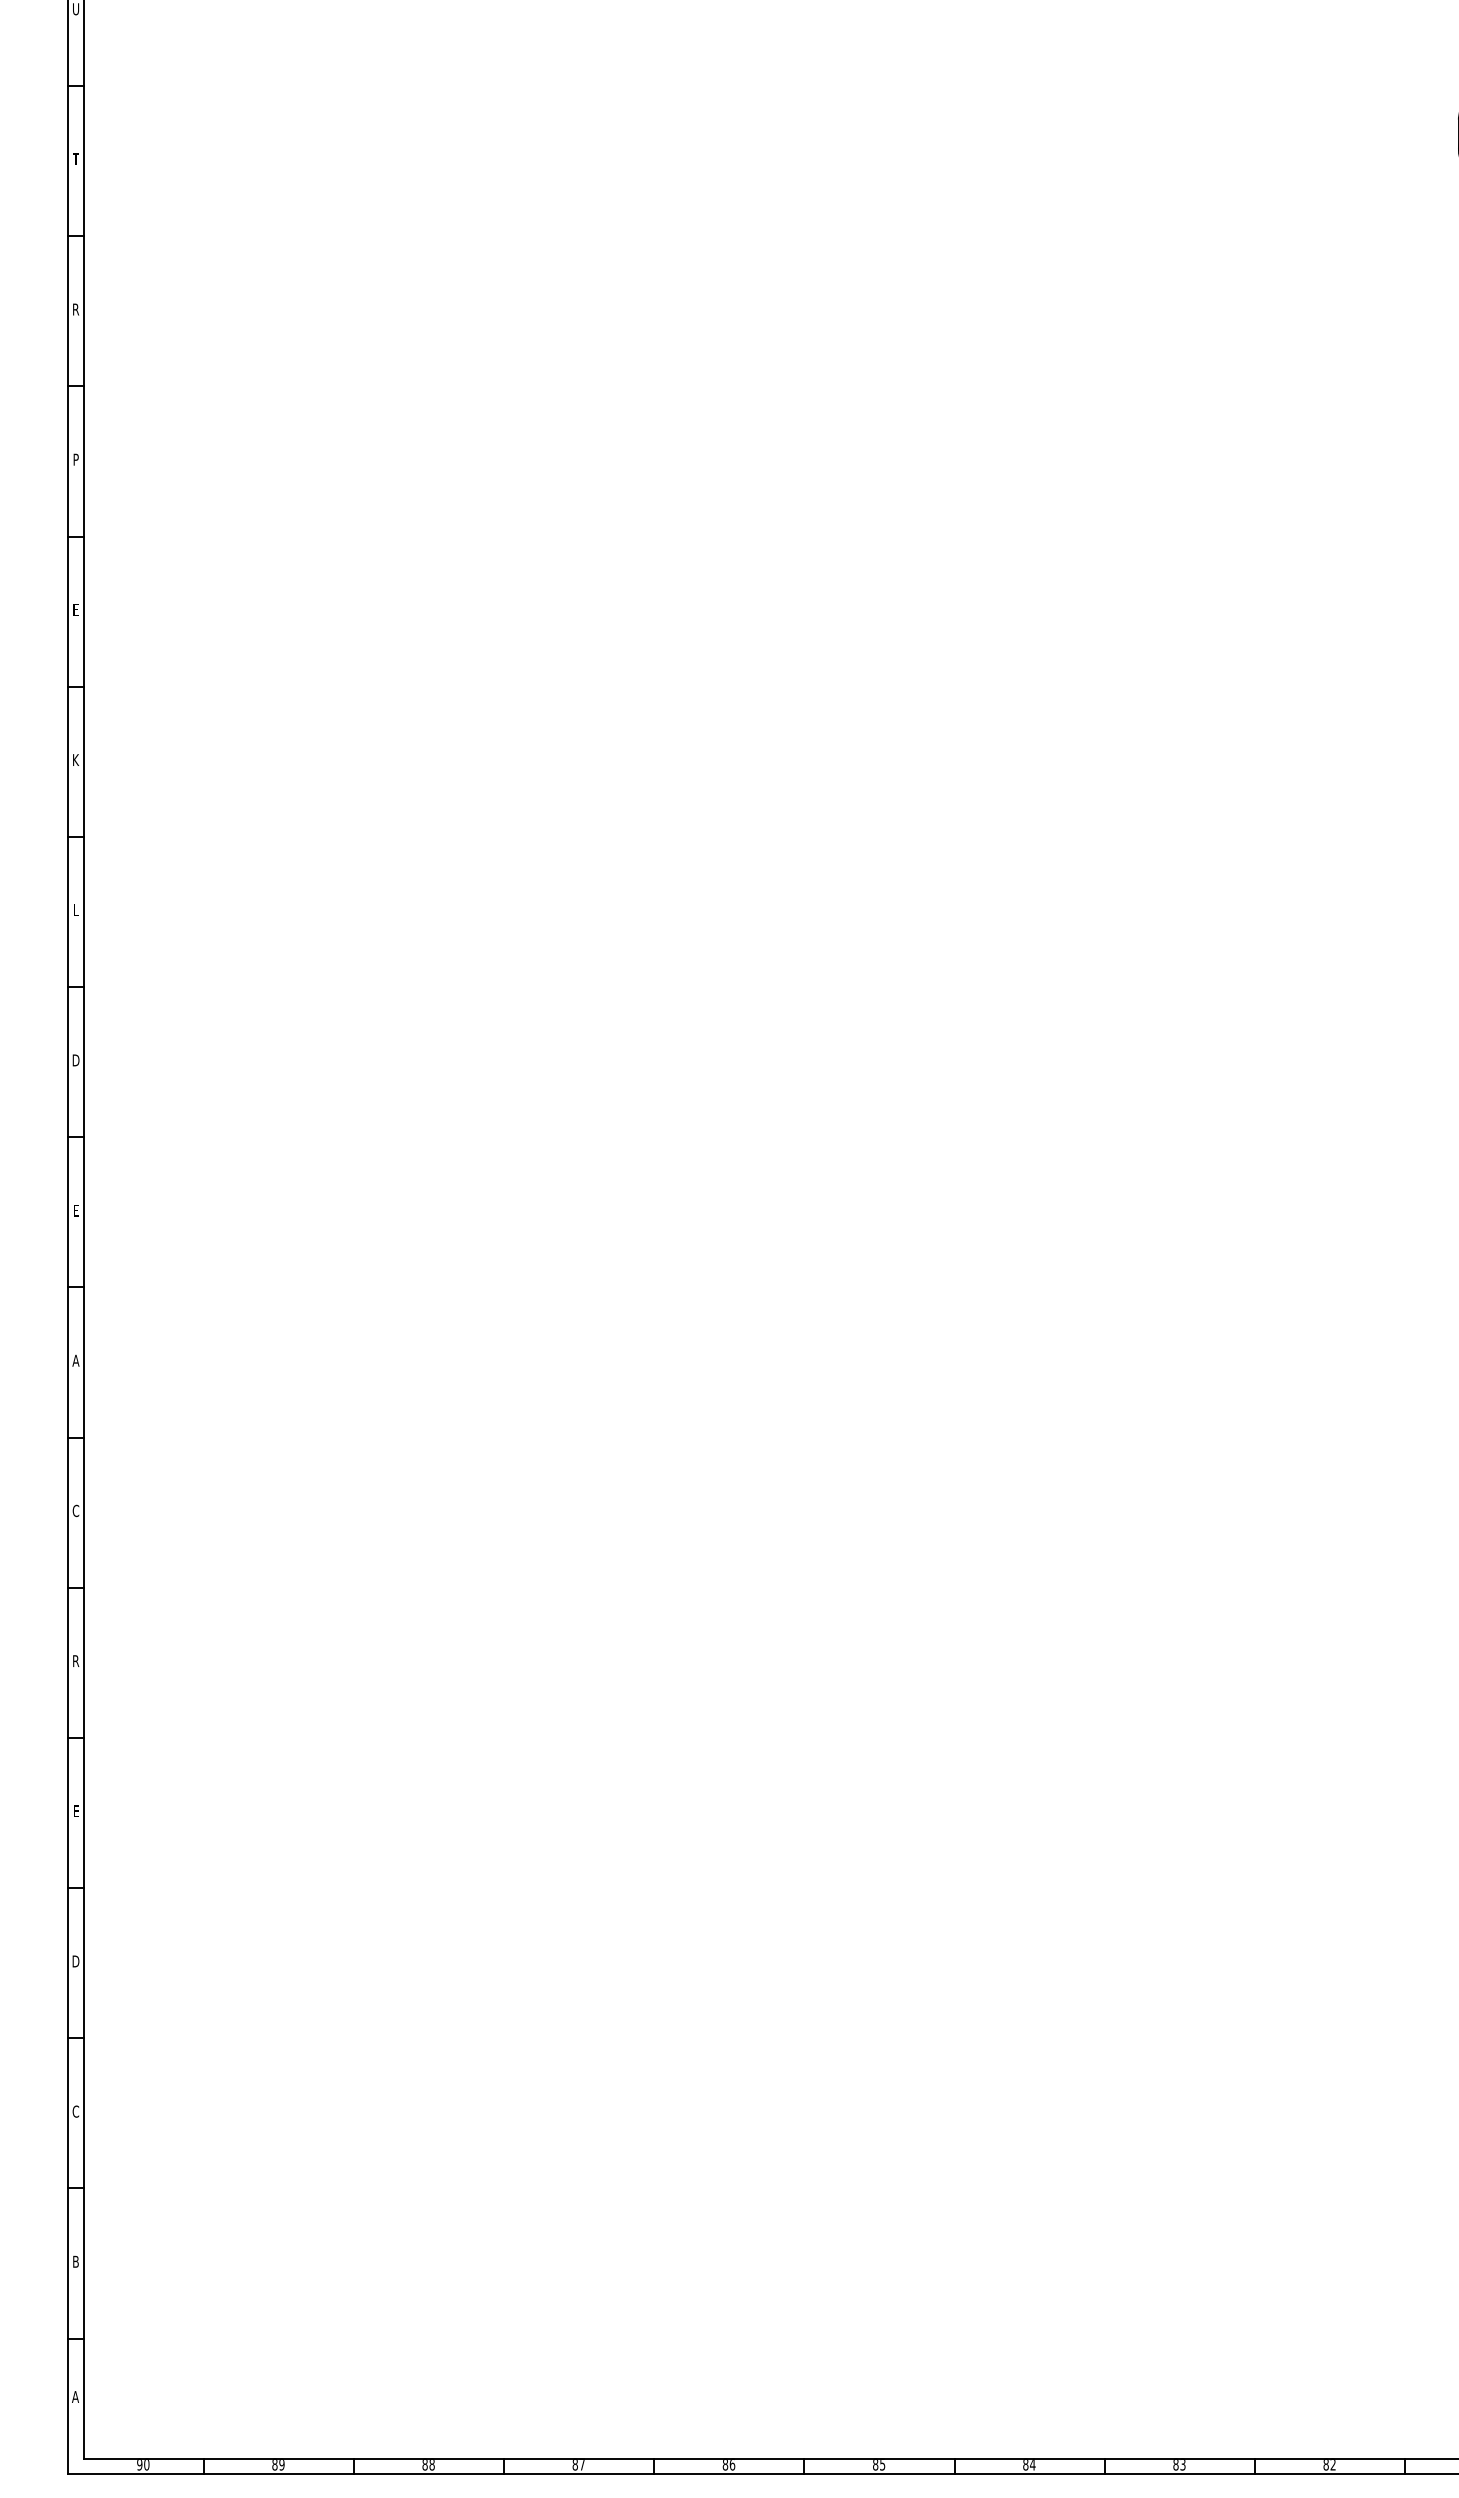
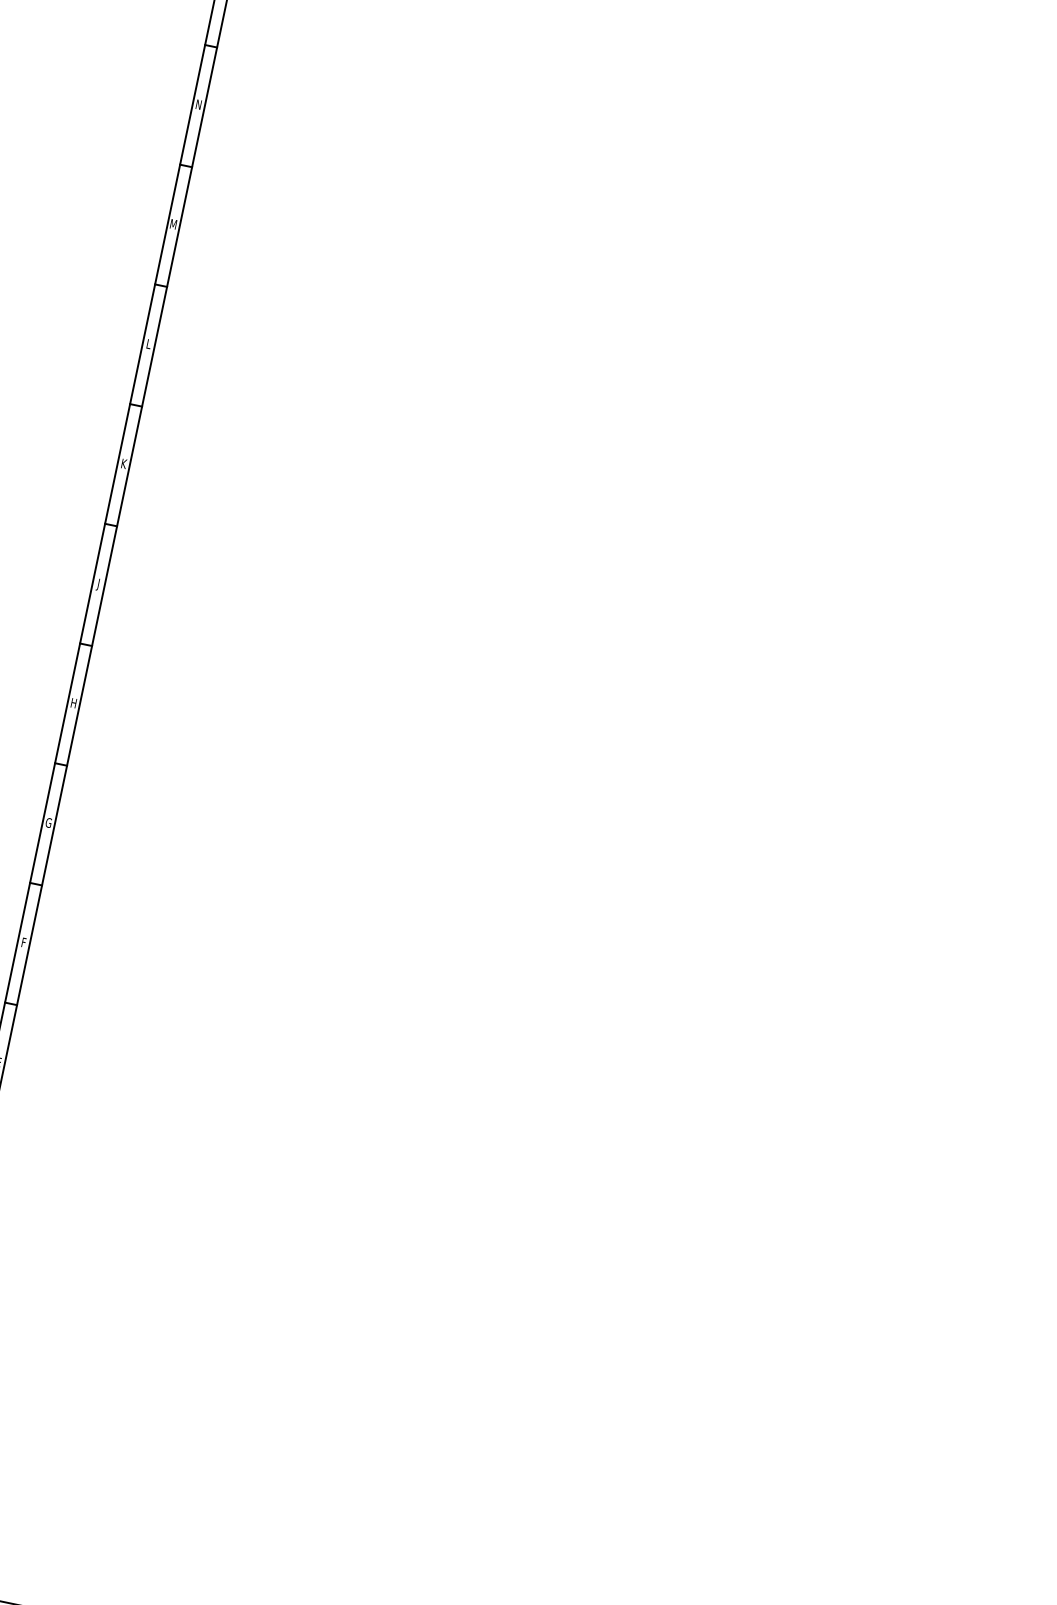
text: (75, 609) -> (198, 104), E -> N
text: (75, 759) -> (173, 223), K -> M
text: (75, 1060) -> (123, 463), D -> K
text: (75, 1211) -> (98, 584), E -> J
text: (75, 1360) -> (73, 702), A -> H
text: (75, 1510) -> (48, 822), C -> G
text: (76, 1660) -> (24, 942), R -> F

